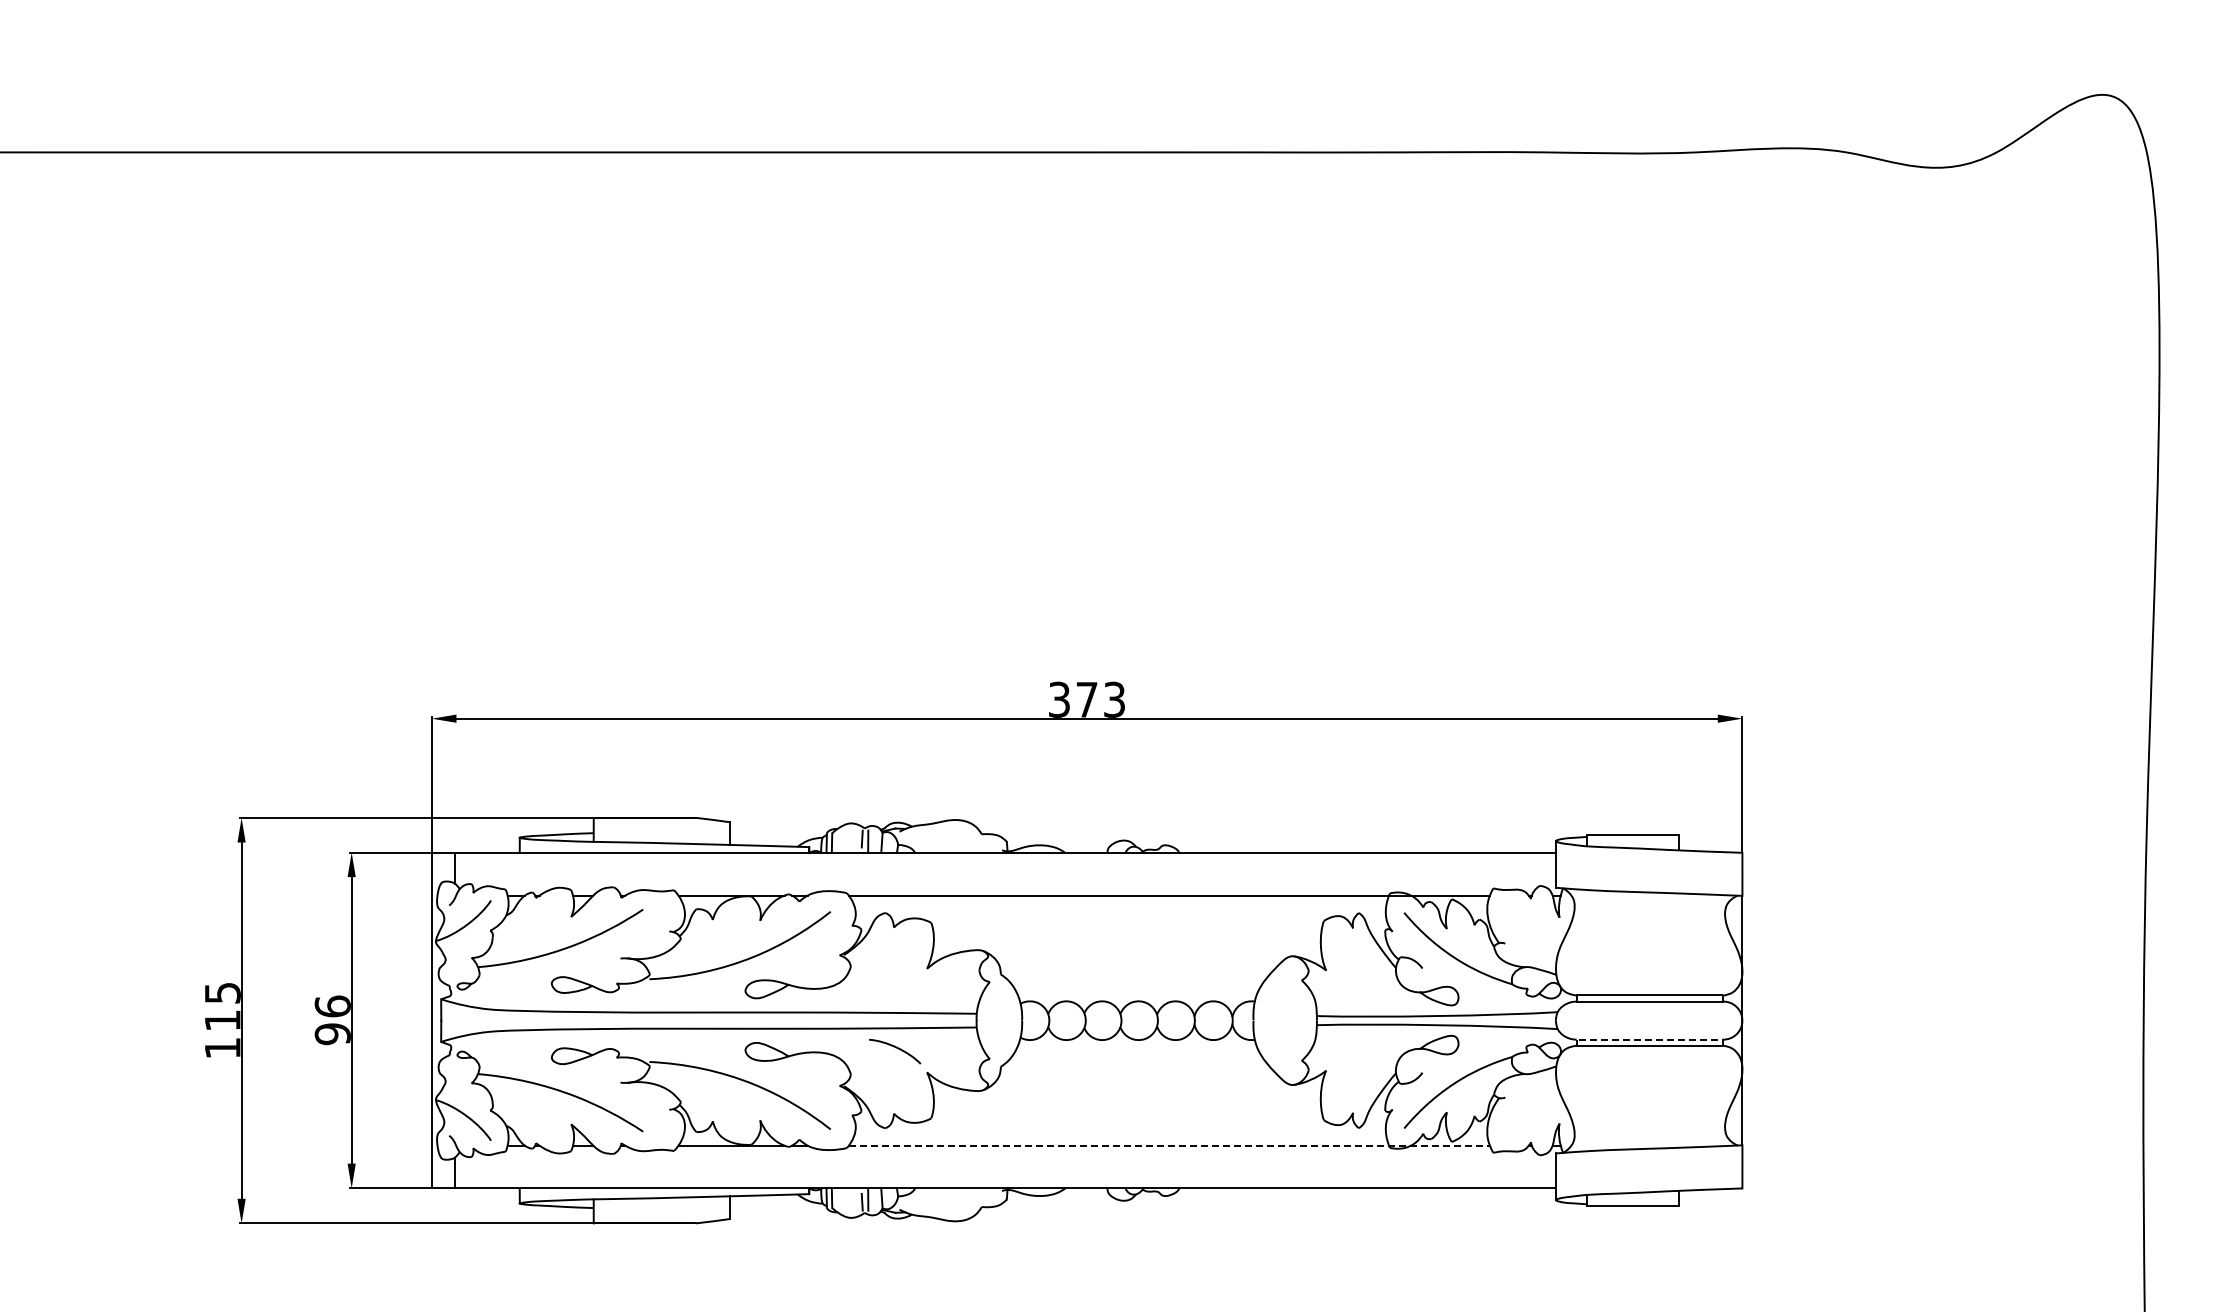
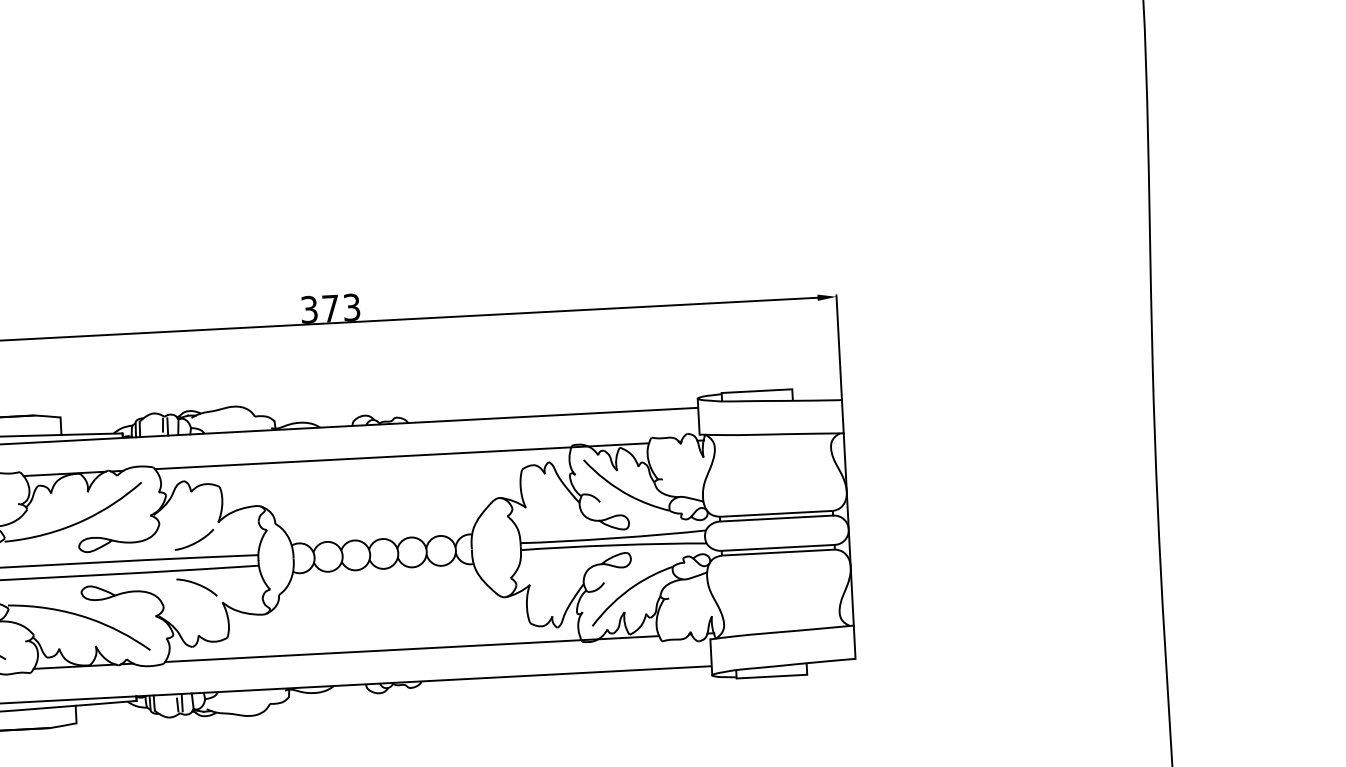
curve: (896, 992) -> (195, 541), added
line: (1653, 1039) -> (780, 547), dashed -> solid
line: (1169, 1145) -> (412, 648), dashed -> solid

